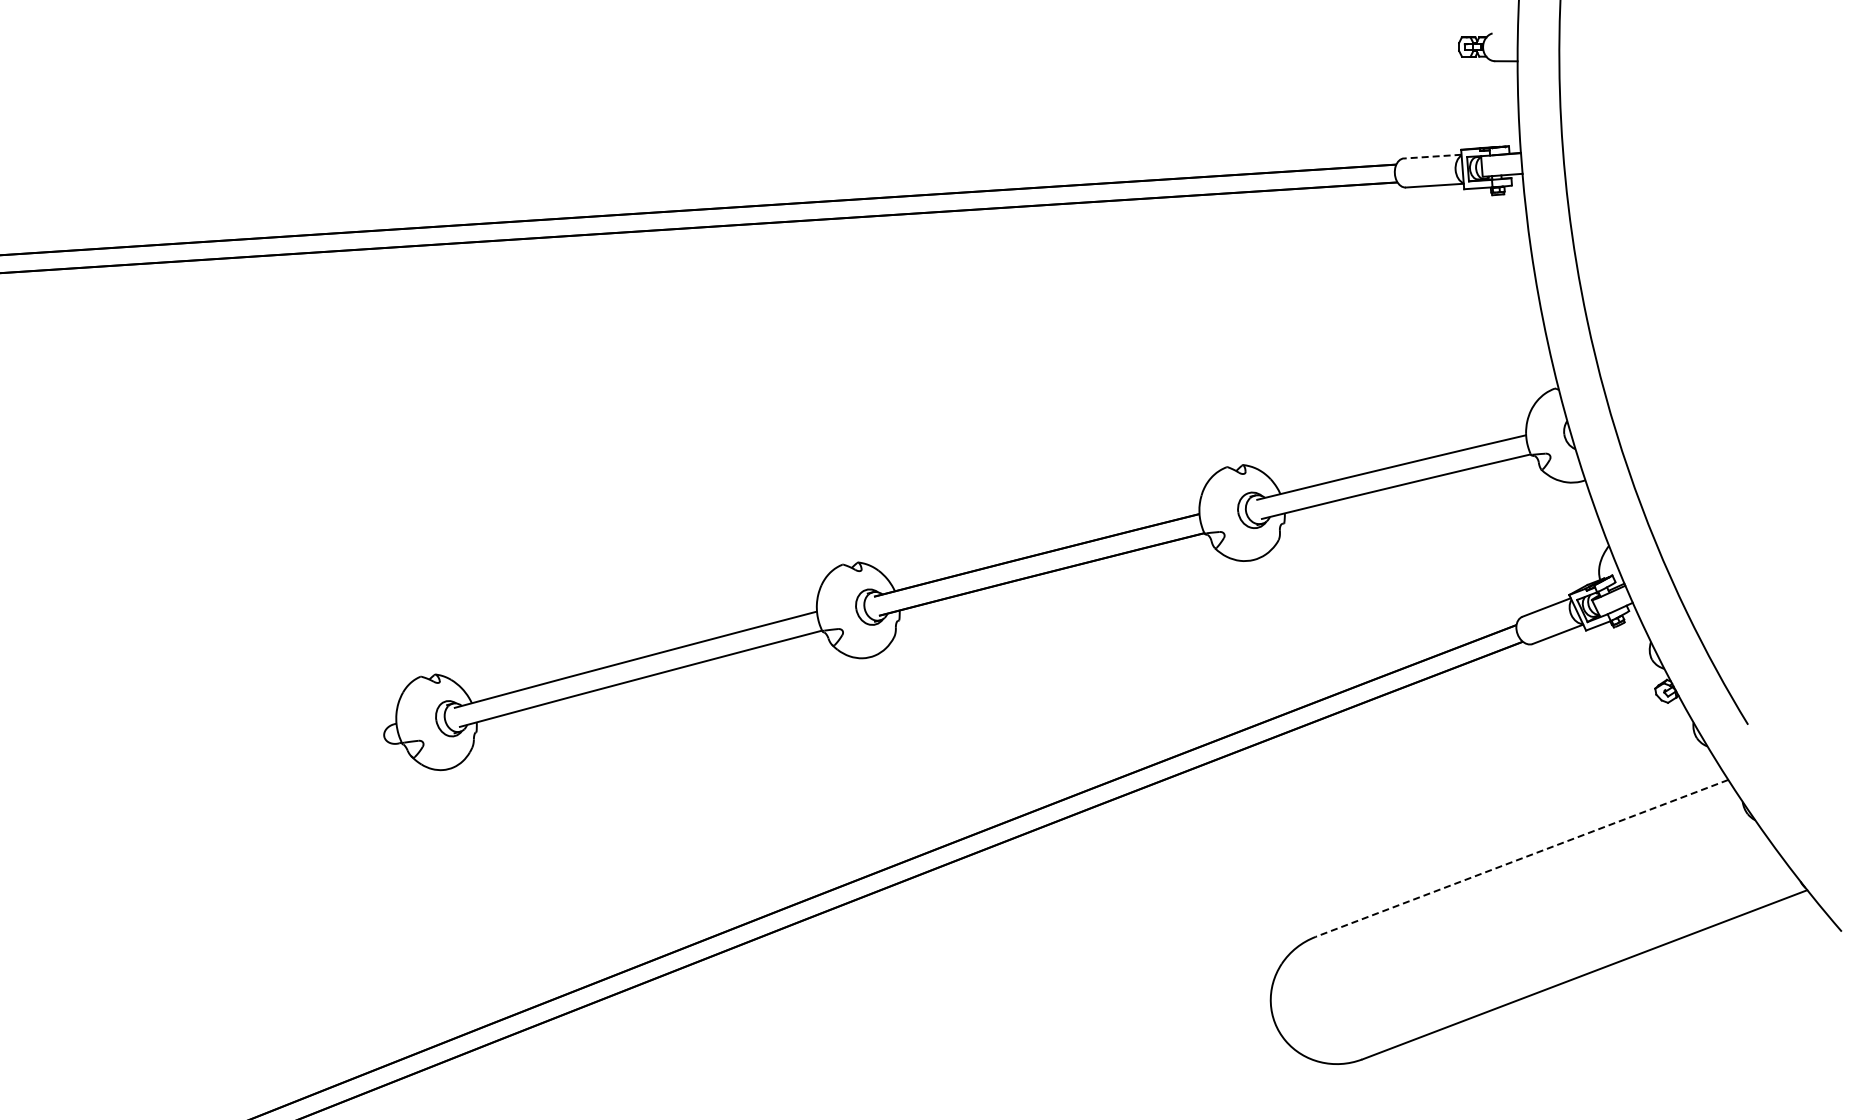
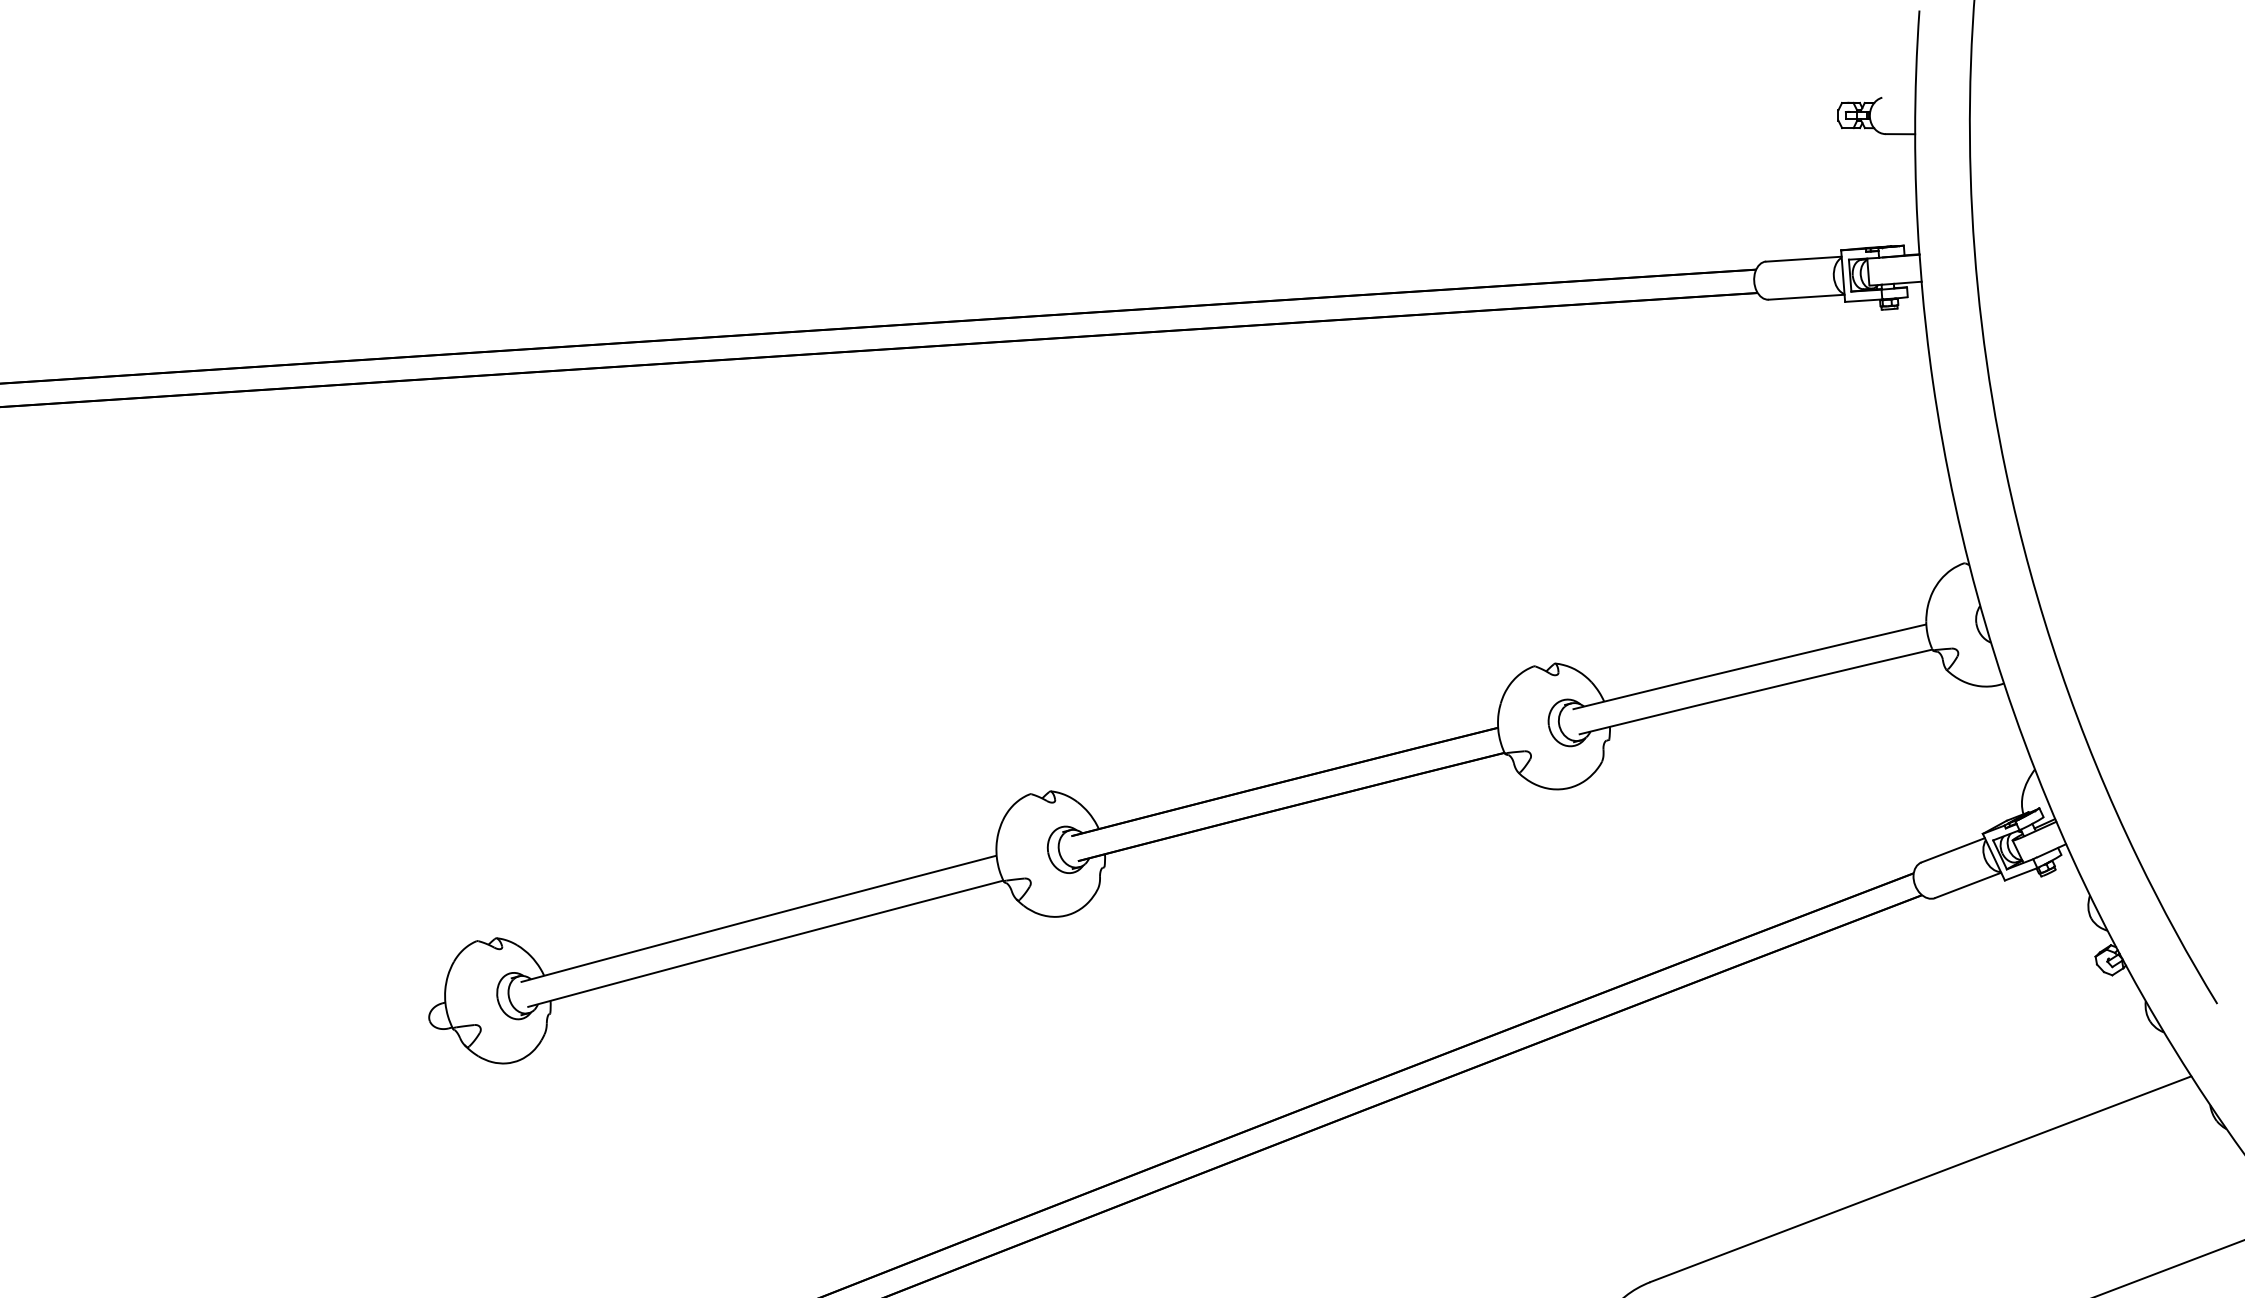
line: (1432, 156) -> (1803, 259), dashed -> solid
line: (1521, 858) -> (1920, 1179), dashed -> solid

